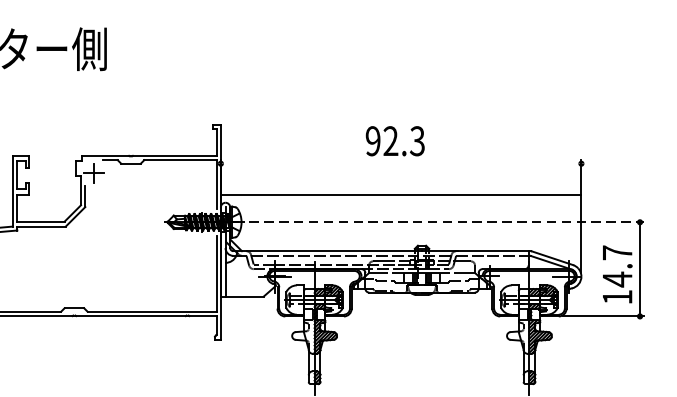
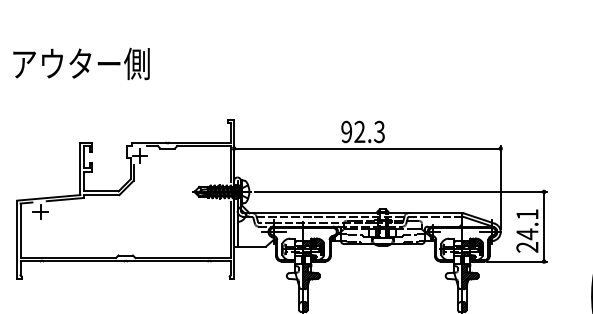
line: (401, 194) -> (367, 148), moved
line: (447, 221) -> (401, 191), dashed -> solid
text: (617, 274) -> (527, 230), 14.7 -> 24.1

